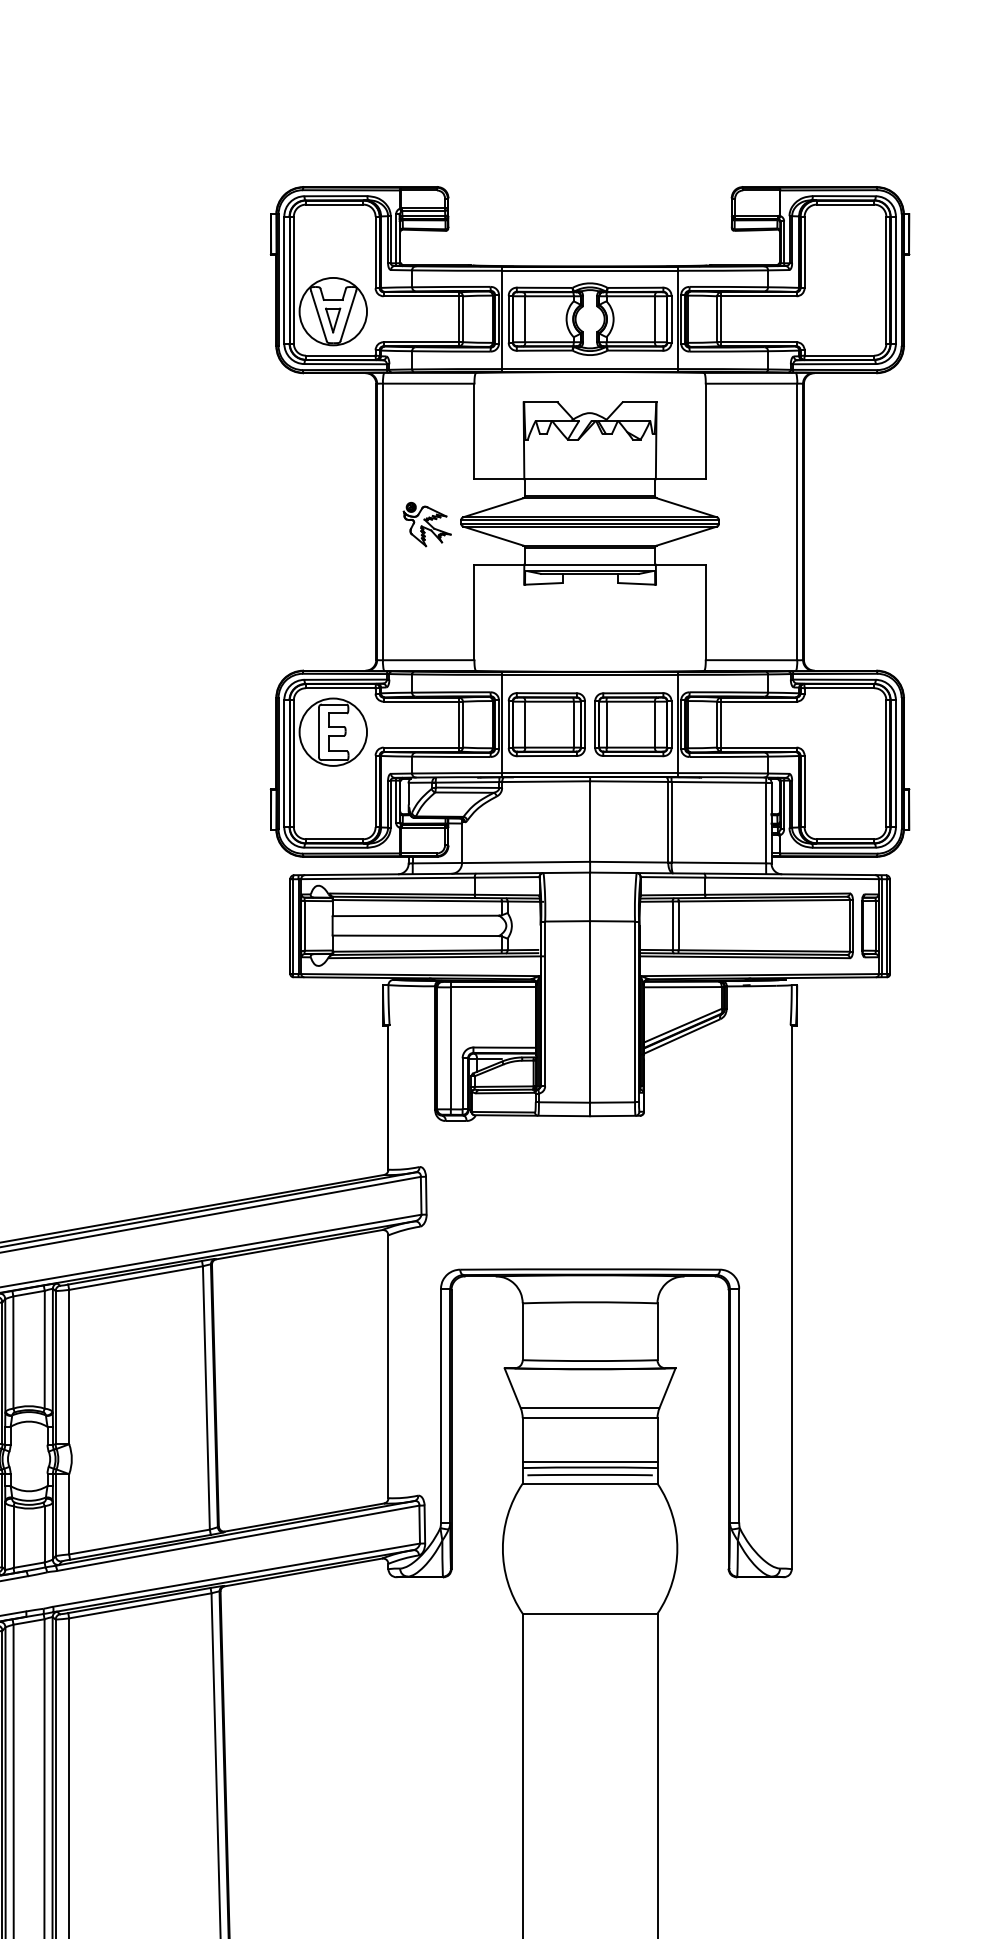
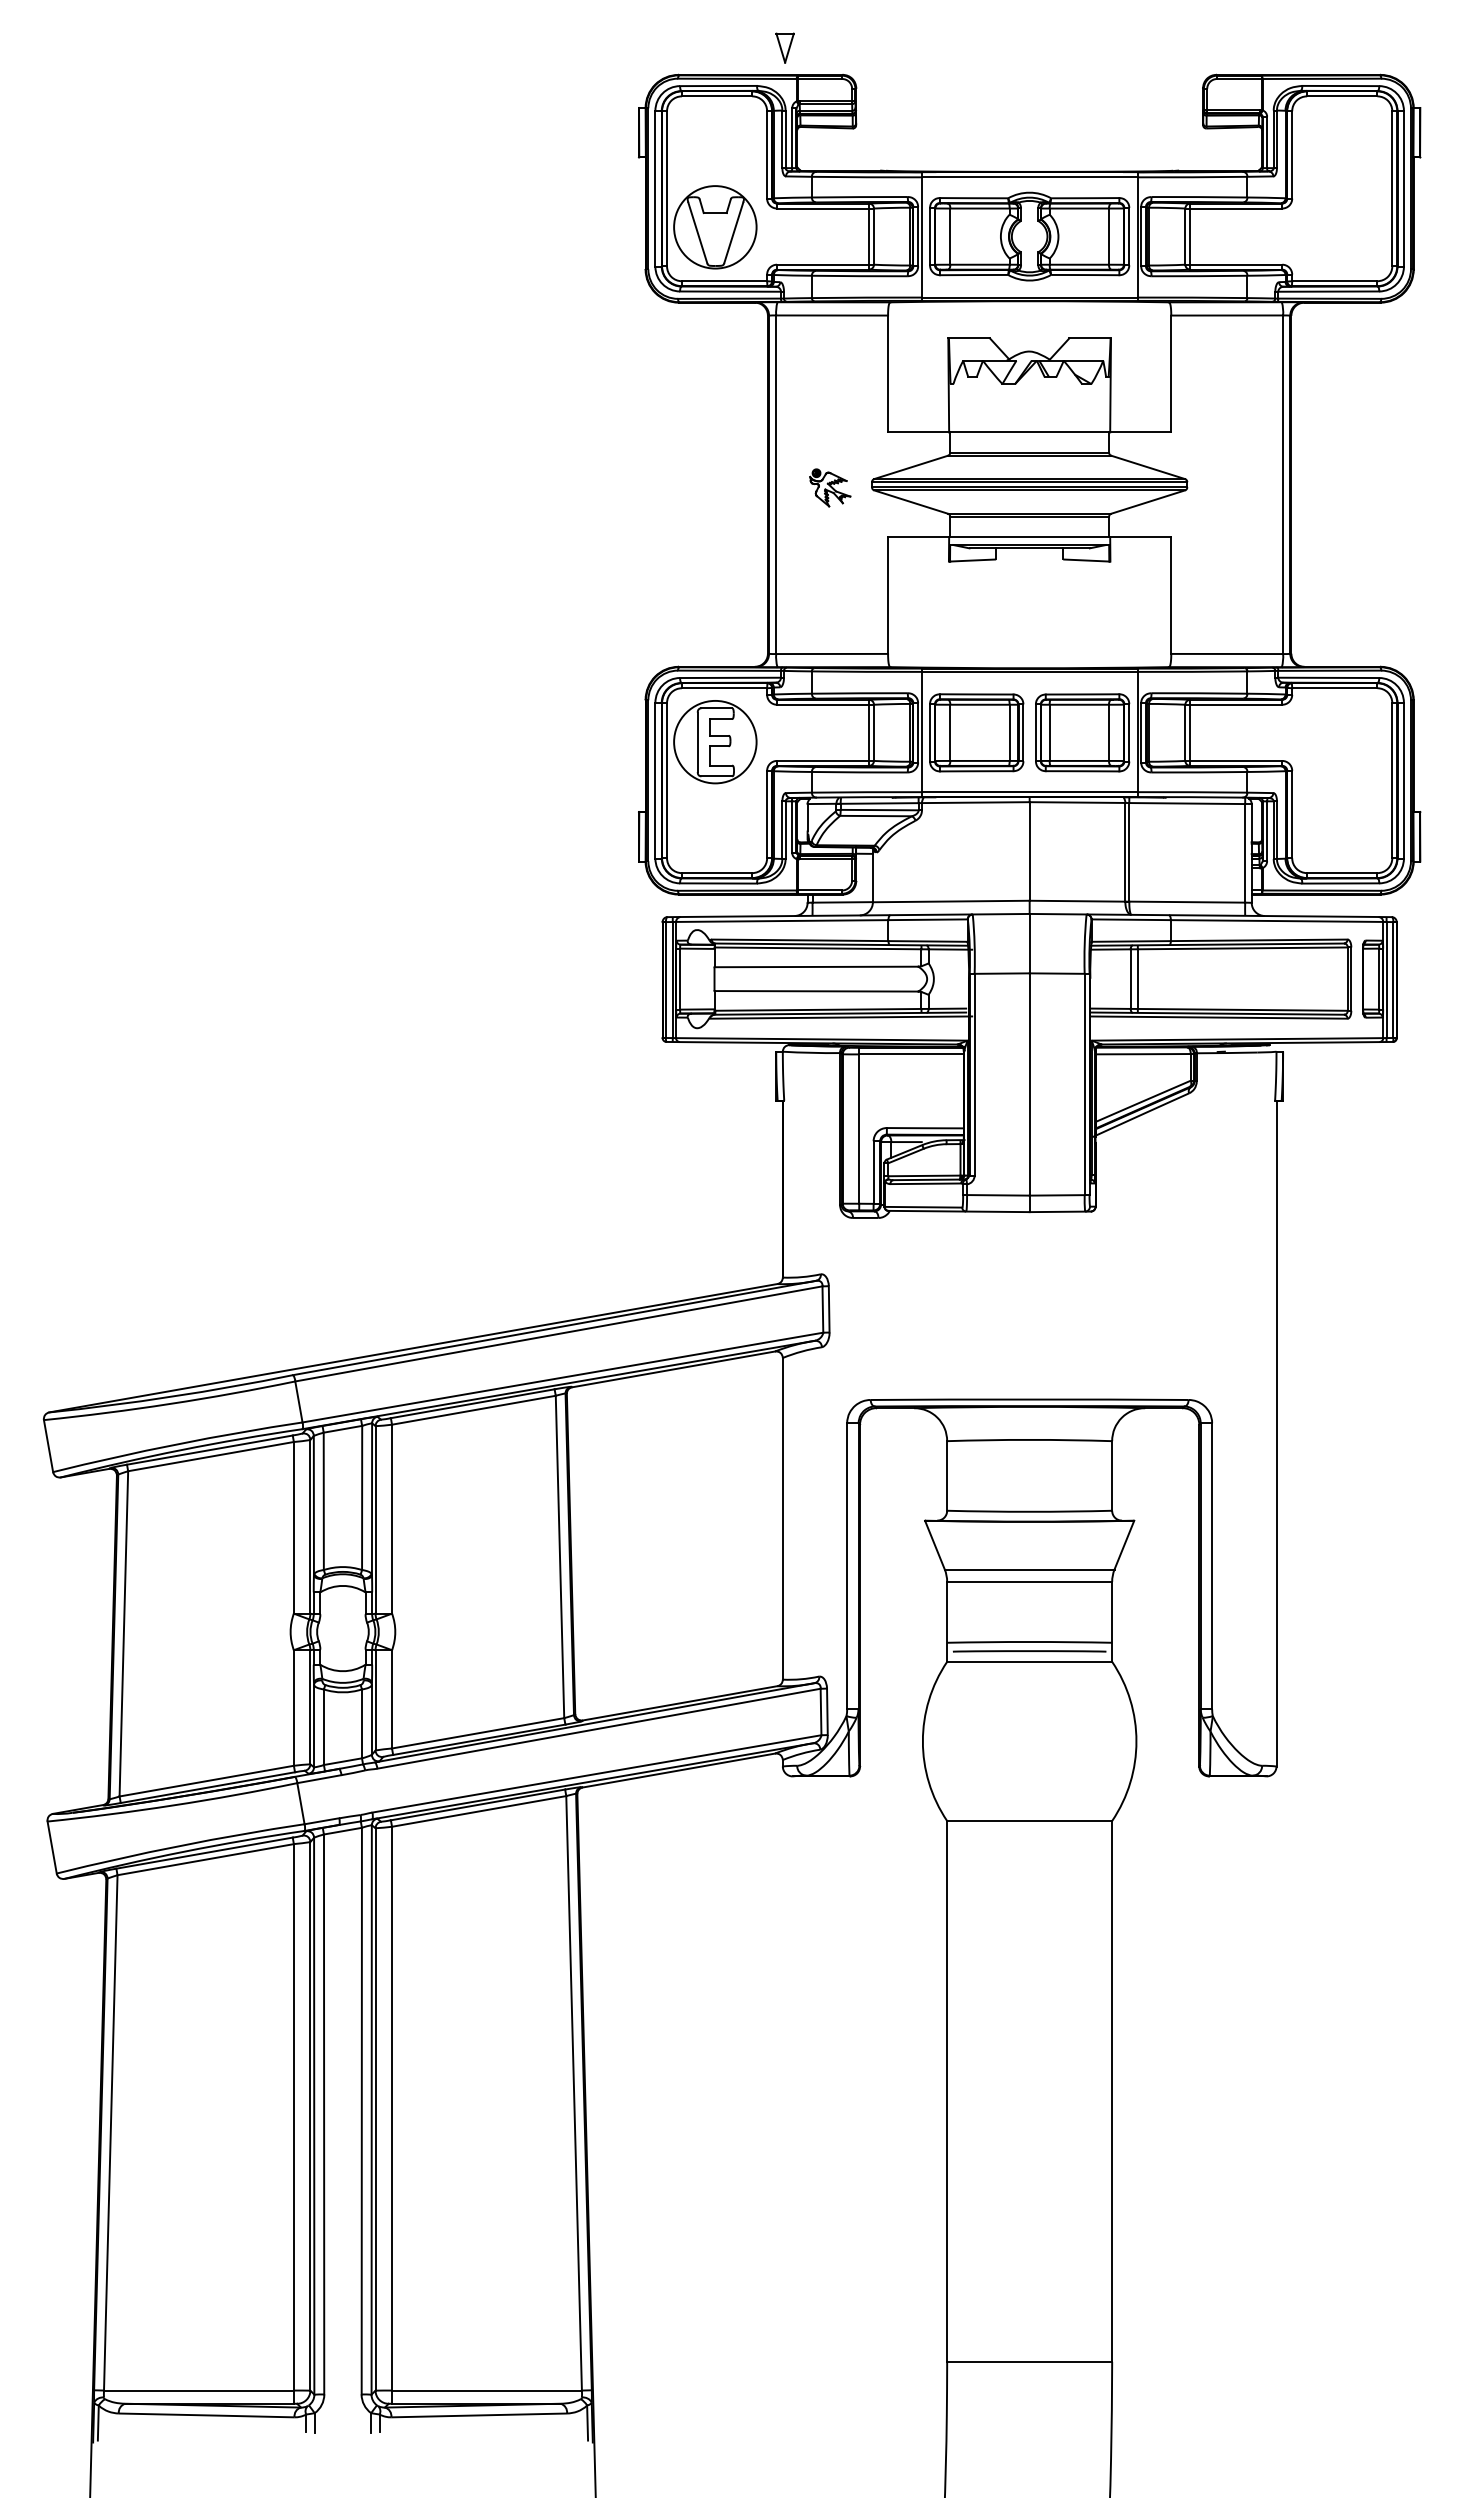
part: (332, 319) -> (784, 47), moved
part: (426, 524) -> (829, 487), size x0.7
line: (589, 1462) -> (1029, 1635), removed

